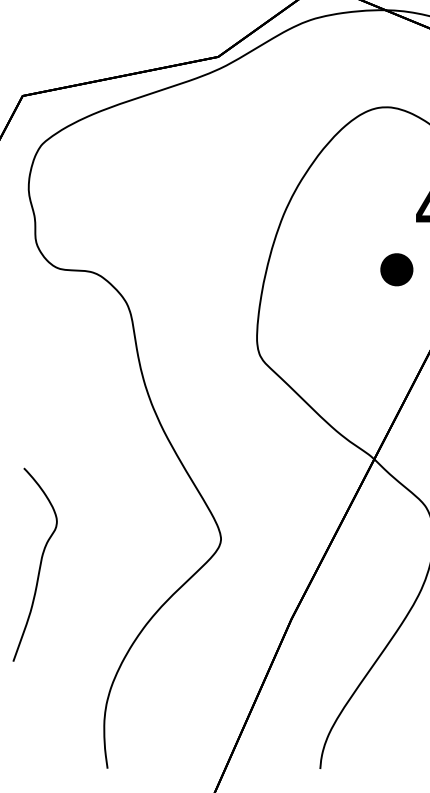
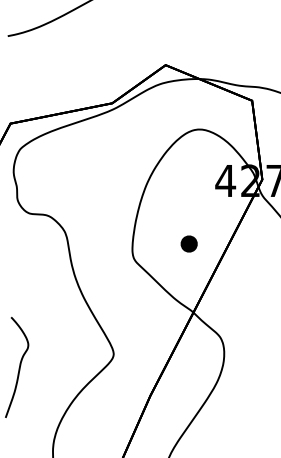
part: (395, 268) -> (188, 243), moved

